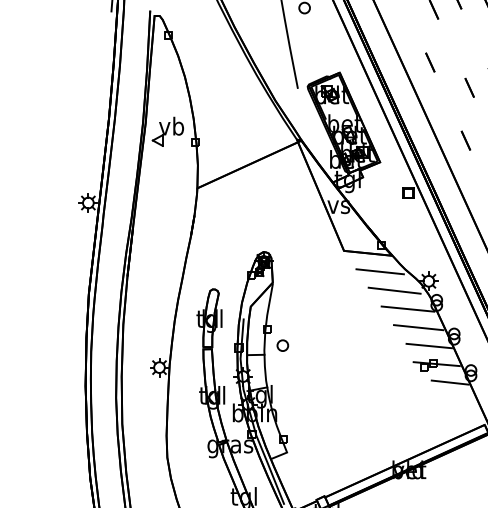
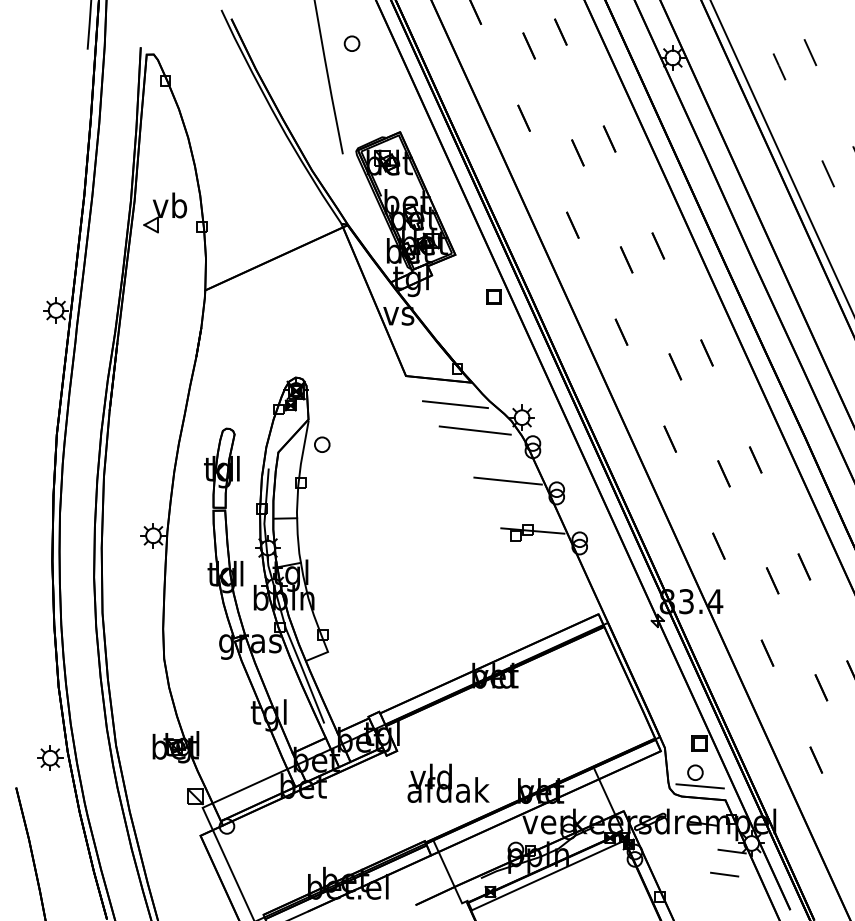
line: (407, 308) -> (493, 455), removed
part: (283, 345) -> (322, 444), moved
line: (429, 346) -> (522, 506), removed
line: (450, 382) -> (551, 556), removed

